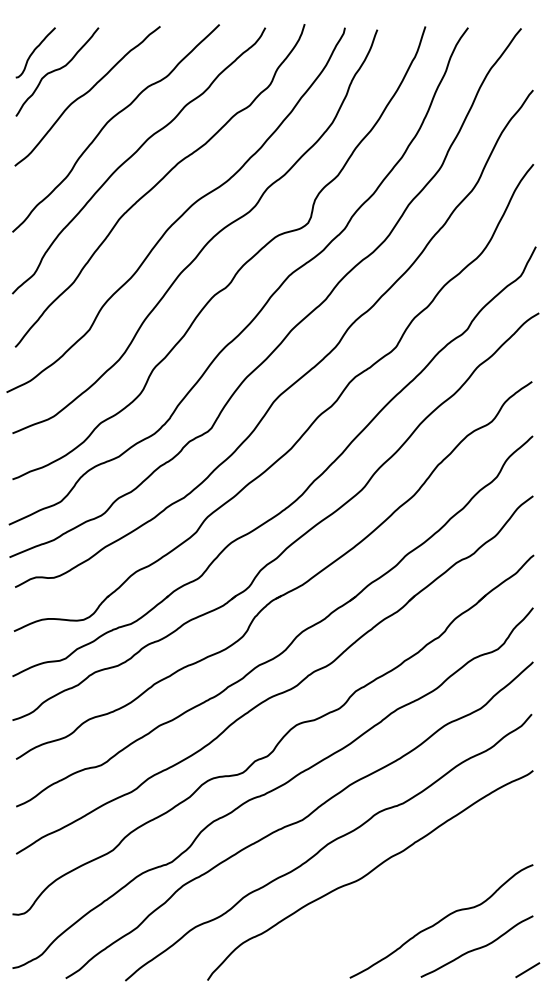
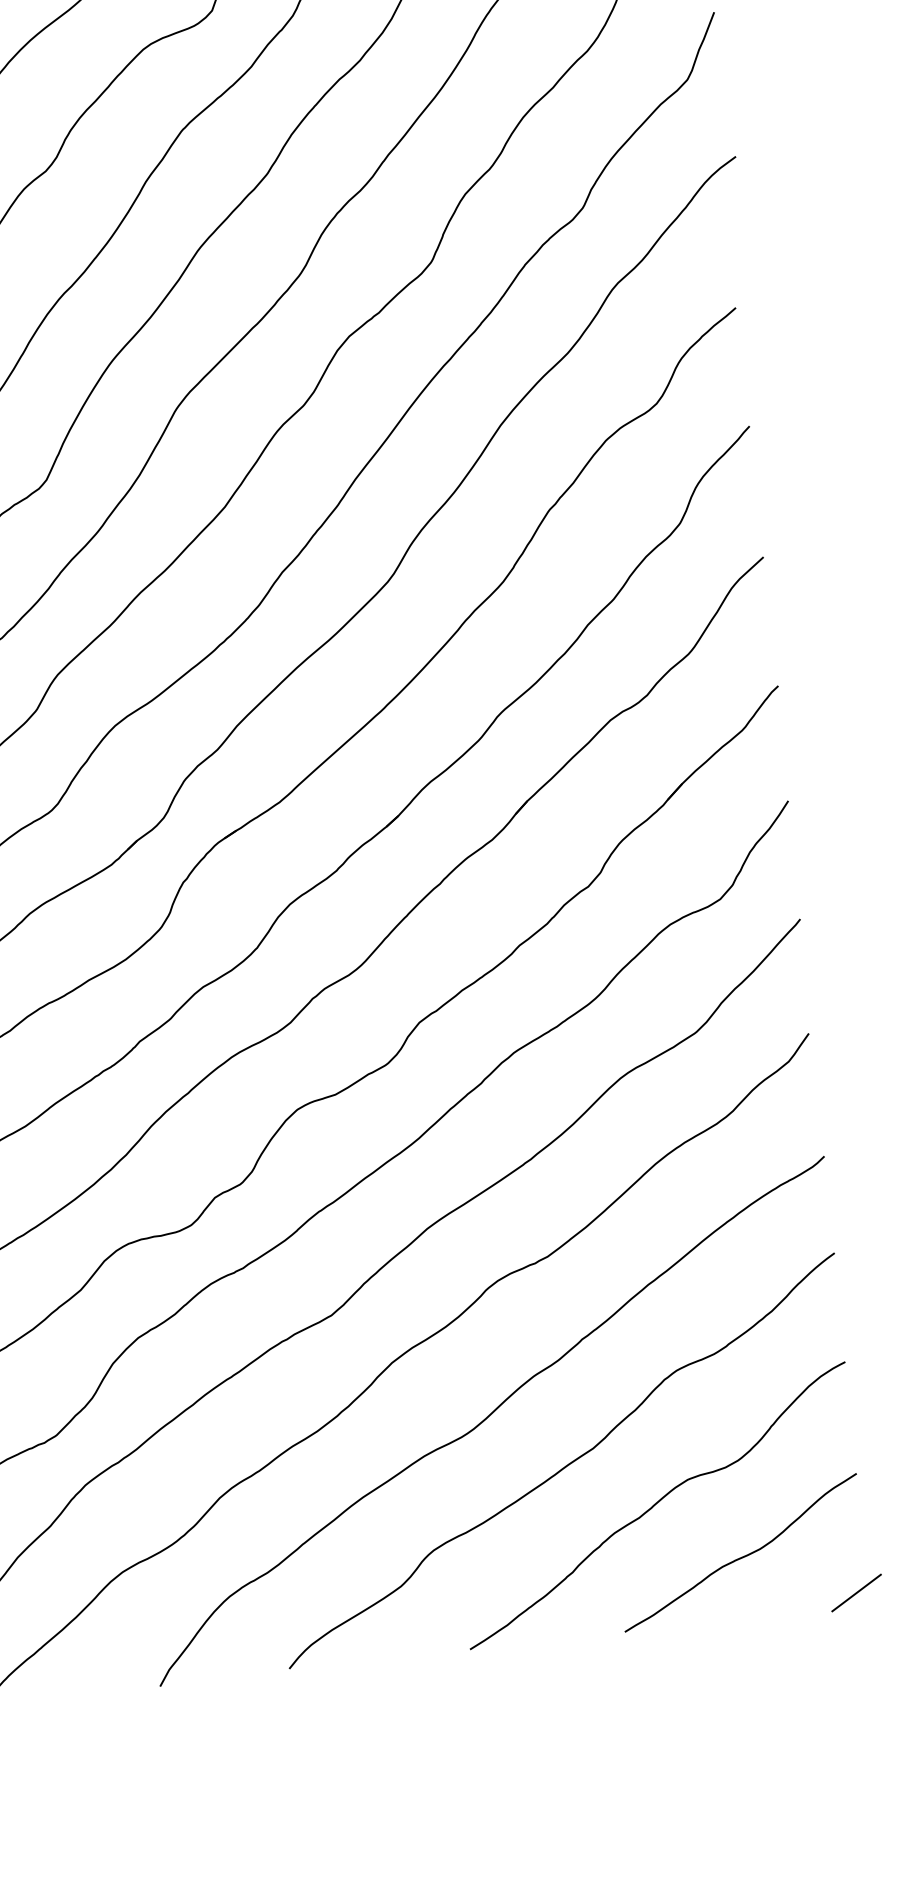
curve: (401, 898) -> (565, 1464), added

